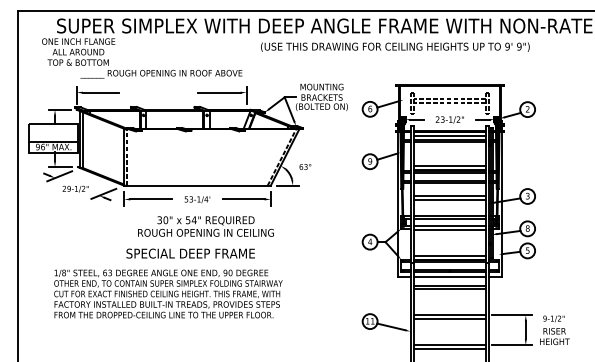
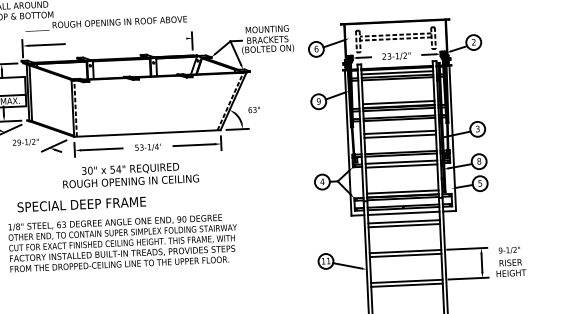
line: (218, 92) -> (164, 39), removed
text: (205, 226) -> (130, 175), moved
text: (190, 253) -> (81, 204), moved

